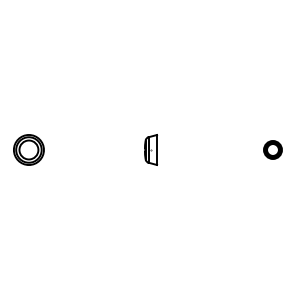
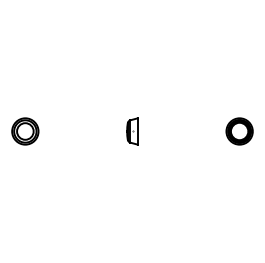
part: (272, 150) -> (239, 131), size x1.67

